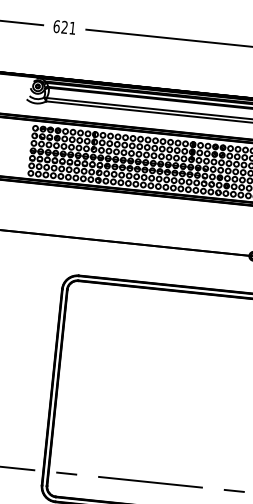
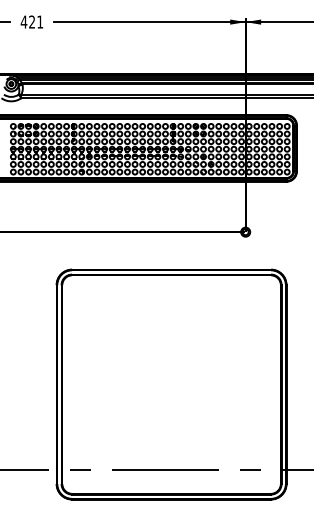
text: (56, 25) -> (23, 21), 621 -> 421

